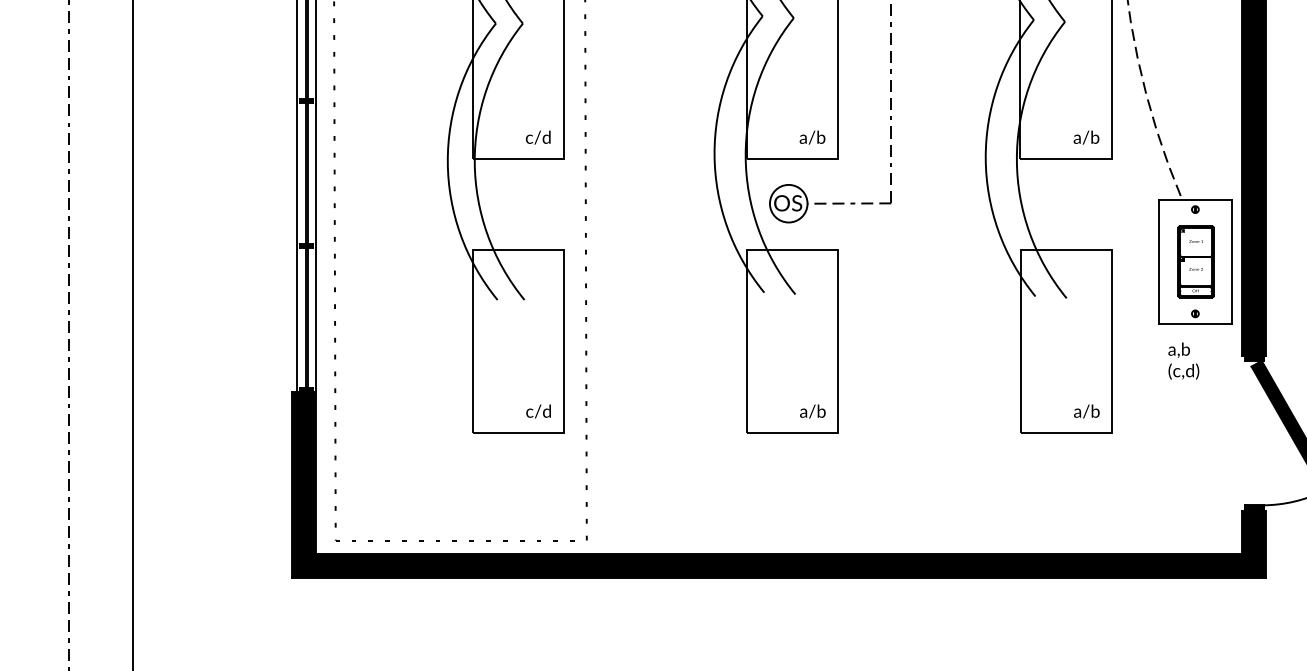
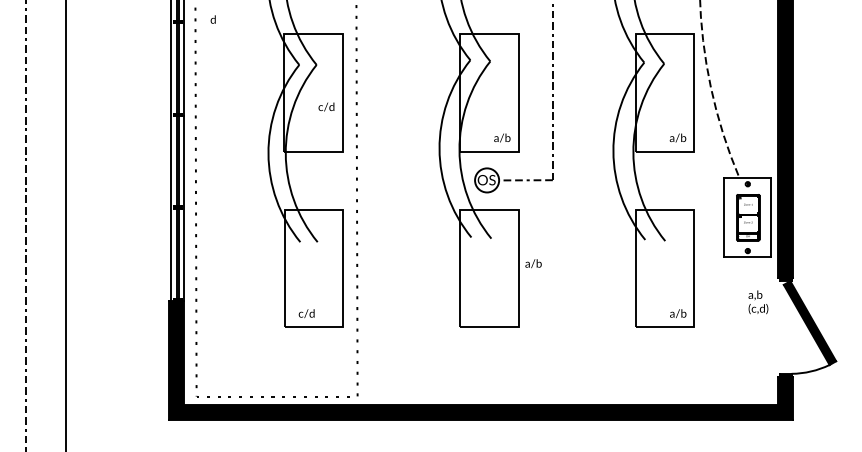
text: (538, 136) -> (326, 106), moved
text: (1183, 361) -> (758, 302), moved
text: (538, 411) -> (306, 313), moved
text: (812, 411) -> (533, 263), moved

